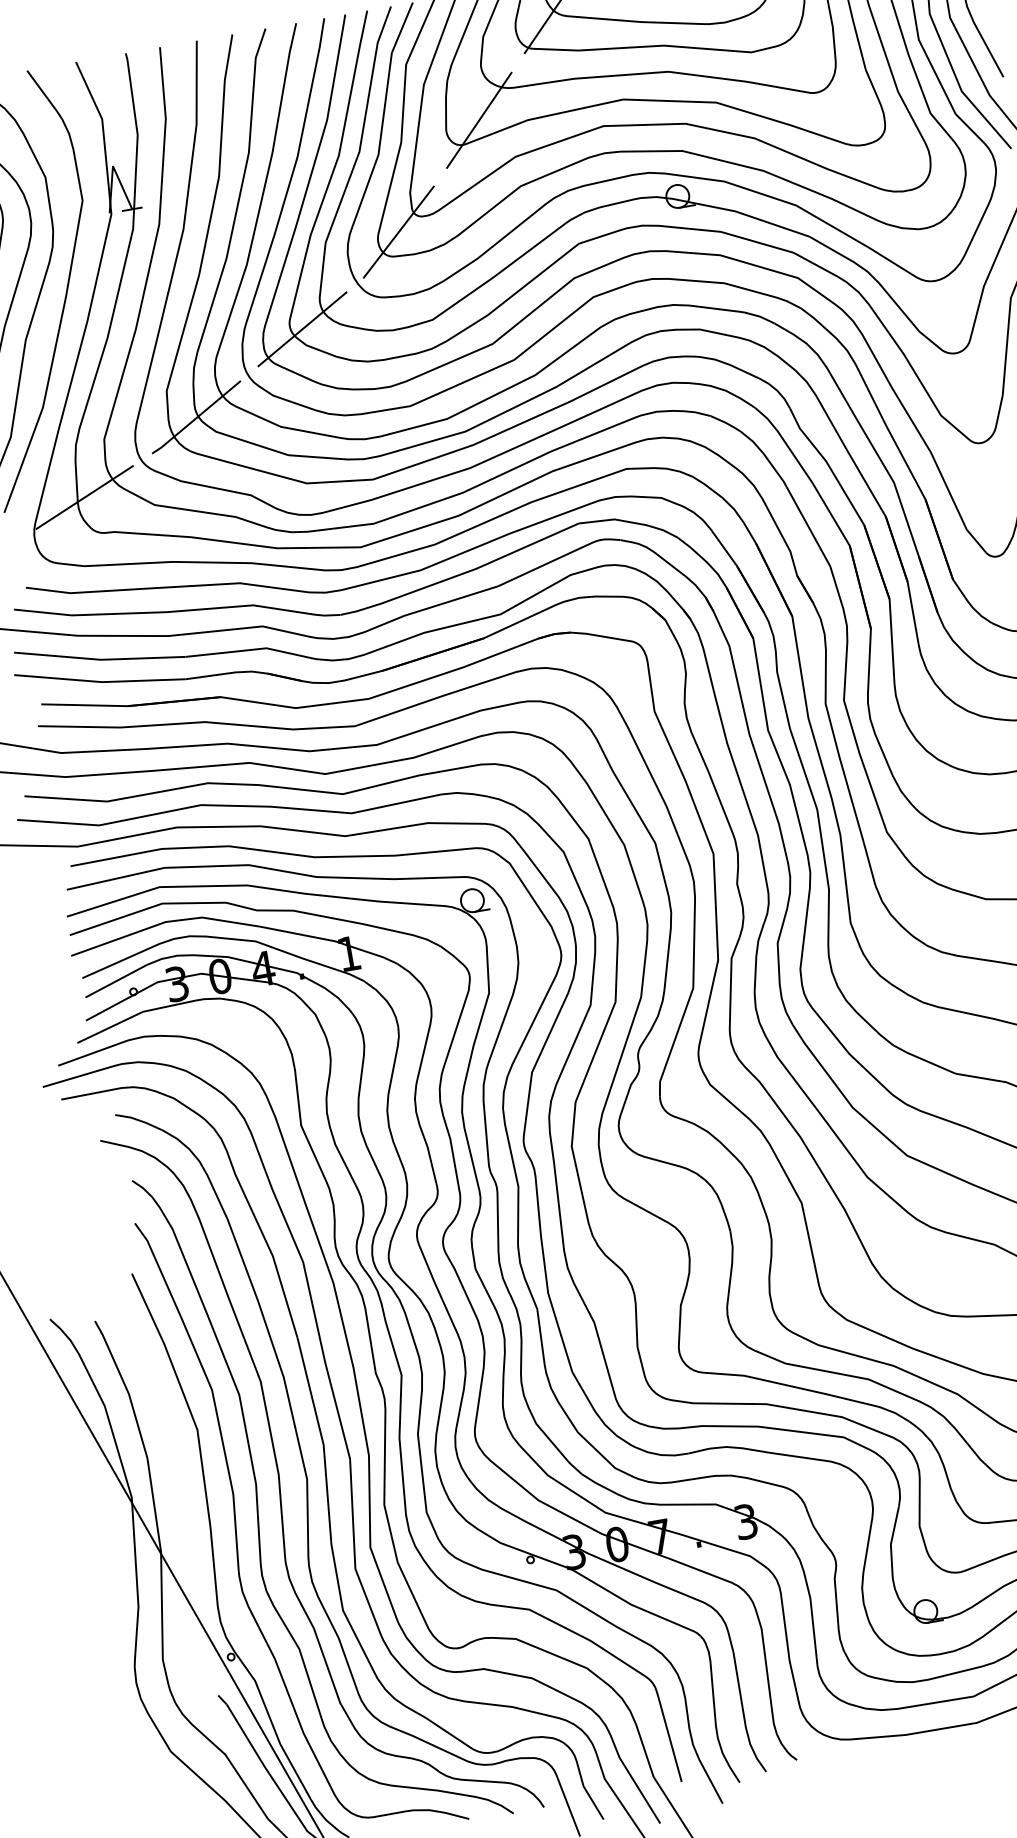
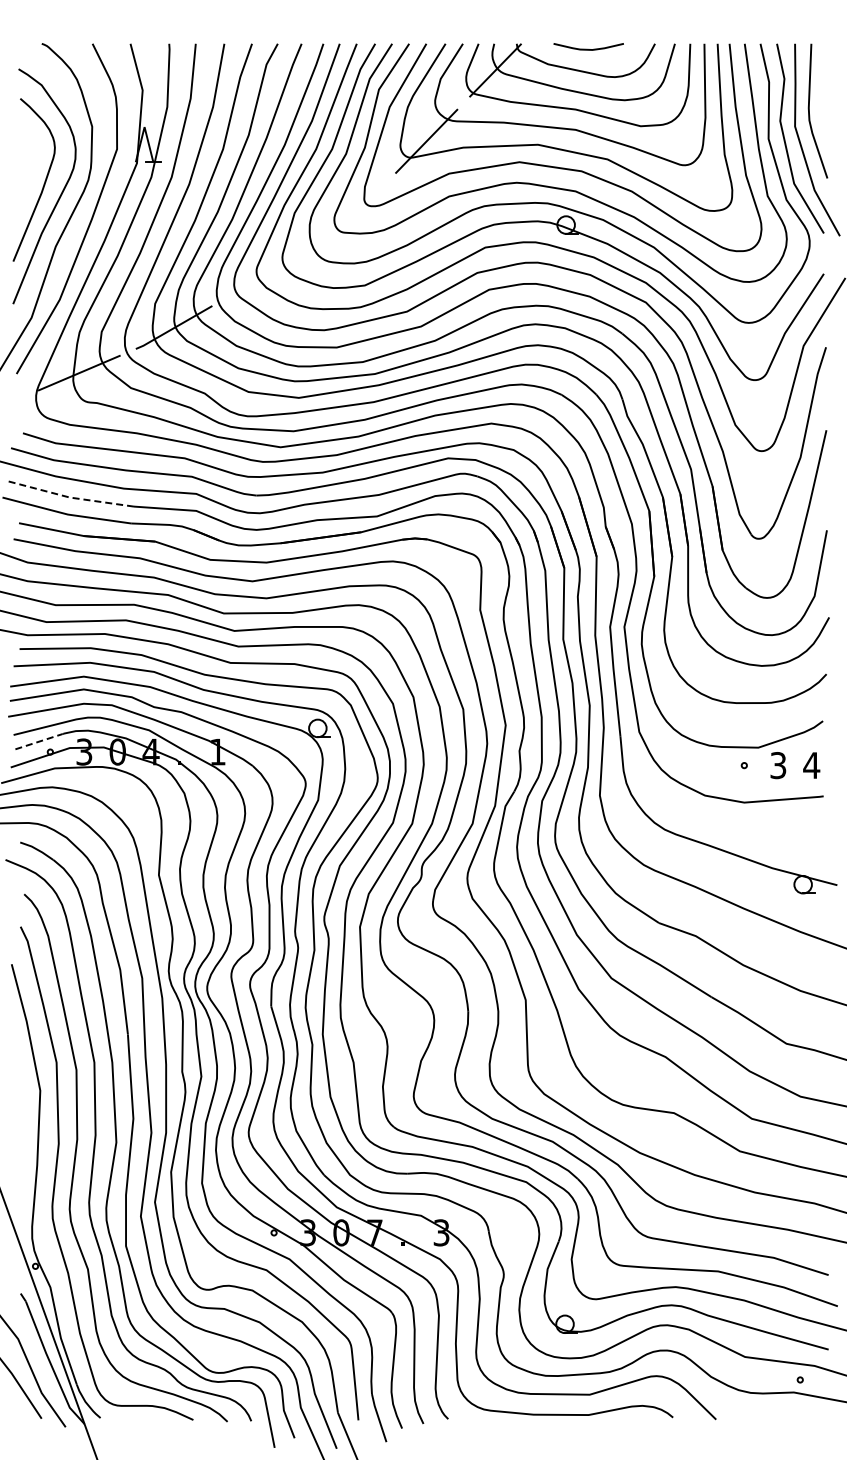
line: (397, 231) -> (350, 214), removed
line: (302, 329) -> (265, 275), removed
line: (99, 660) -> (68, 497), solid -> dashed
line: (115, 980) -> (38, 741), solid -> dashed

